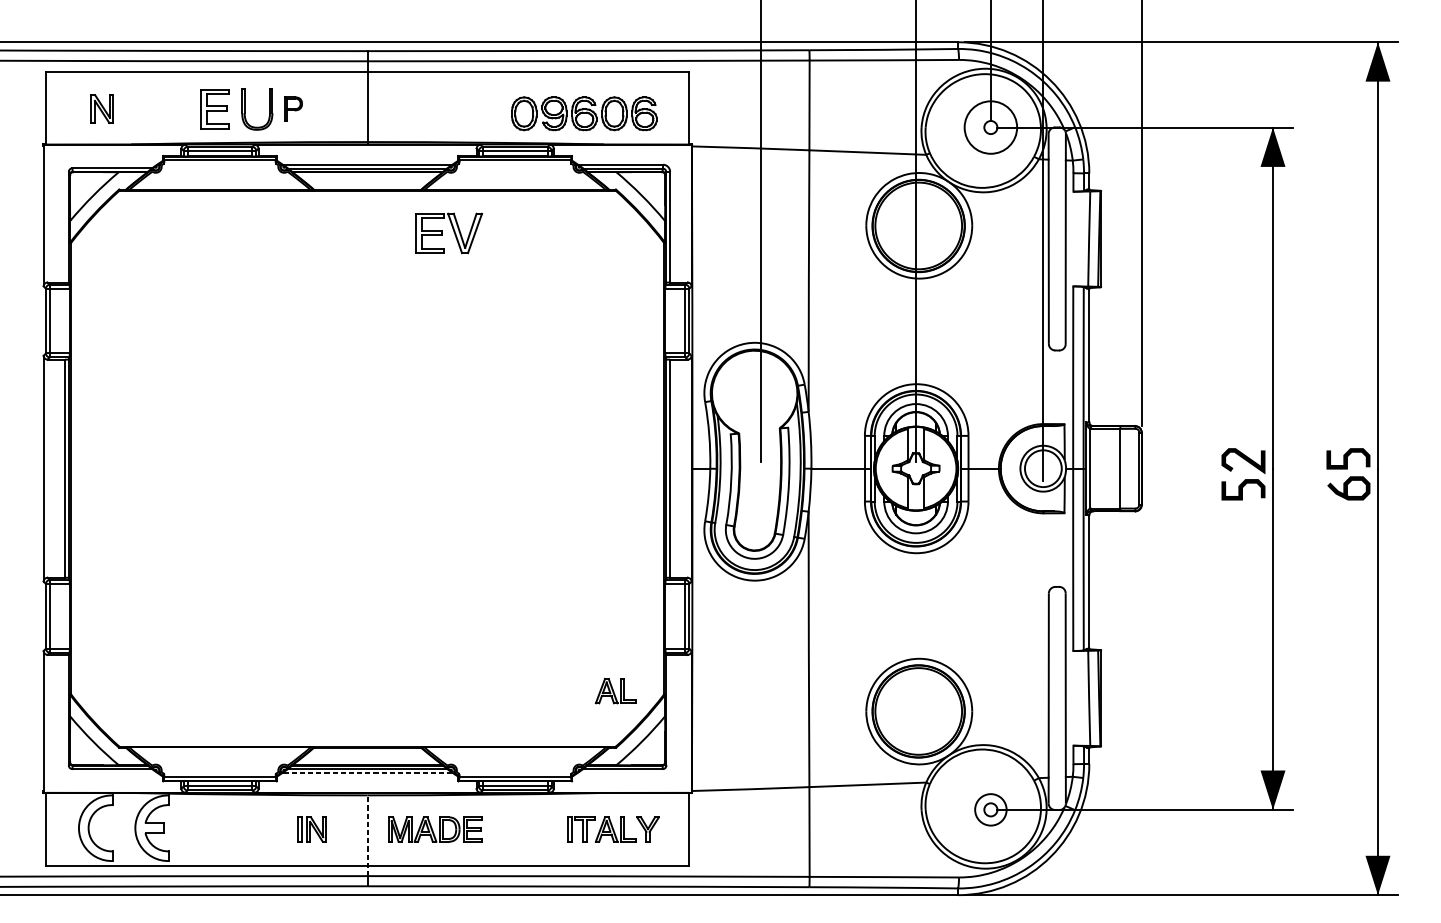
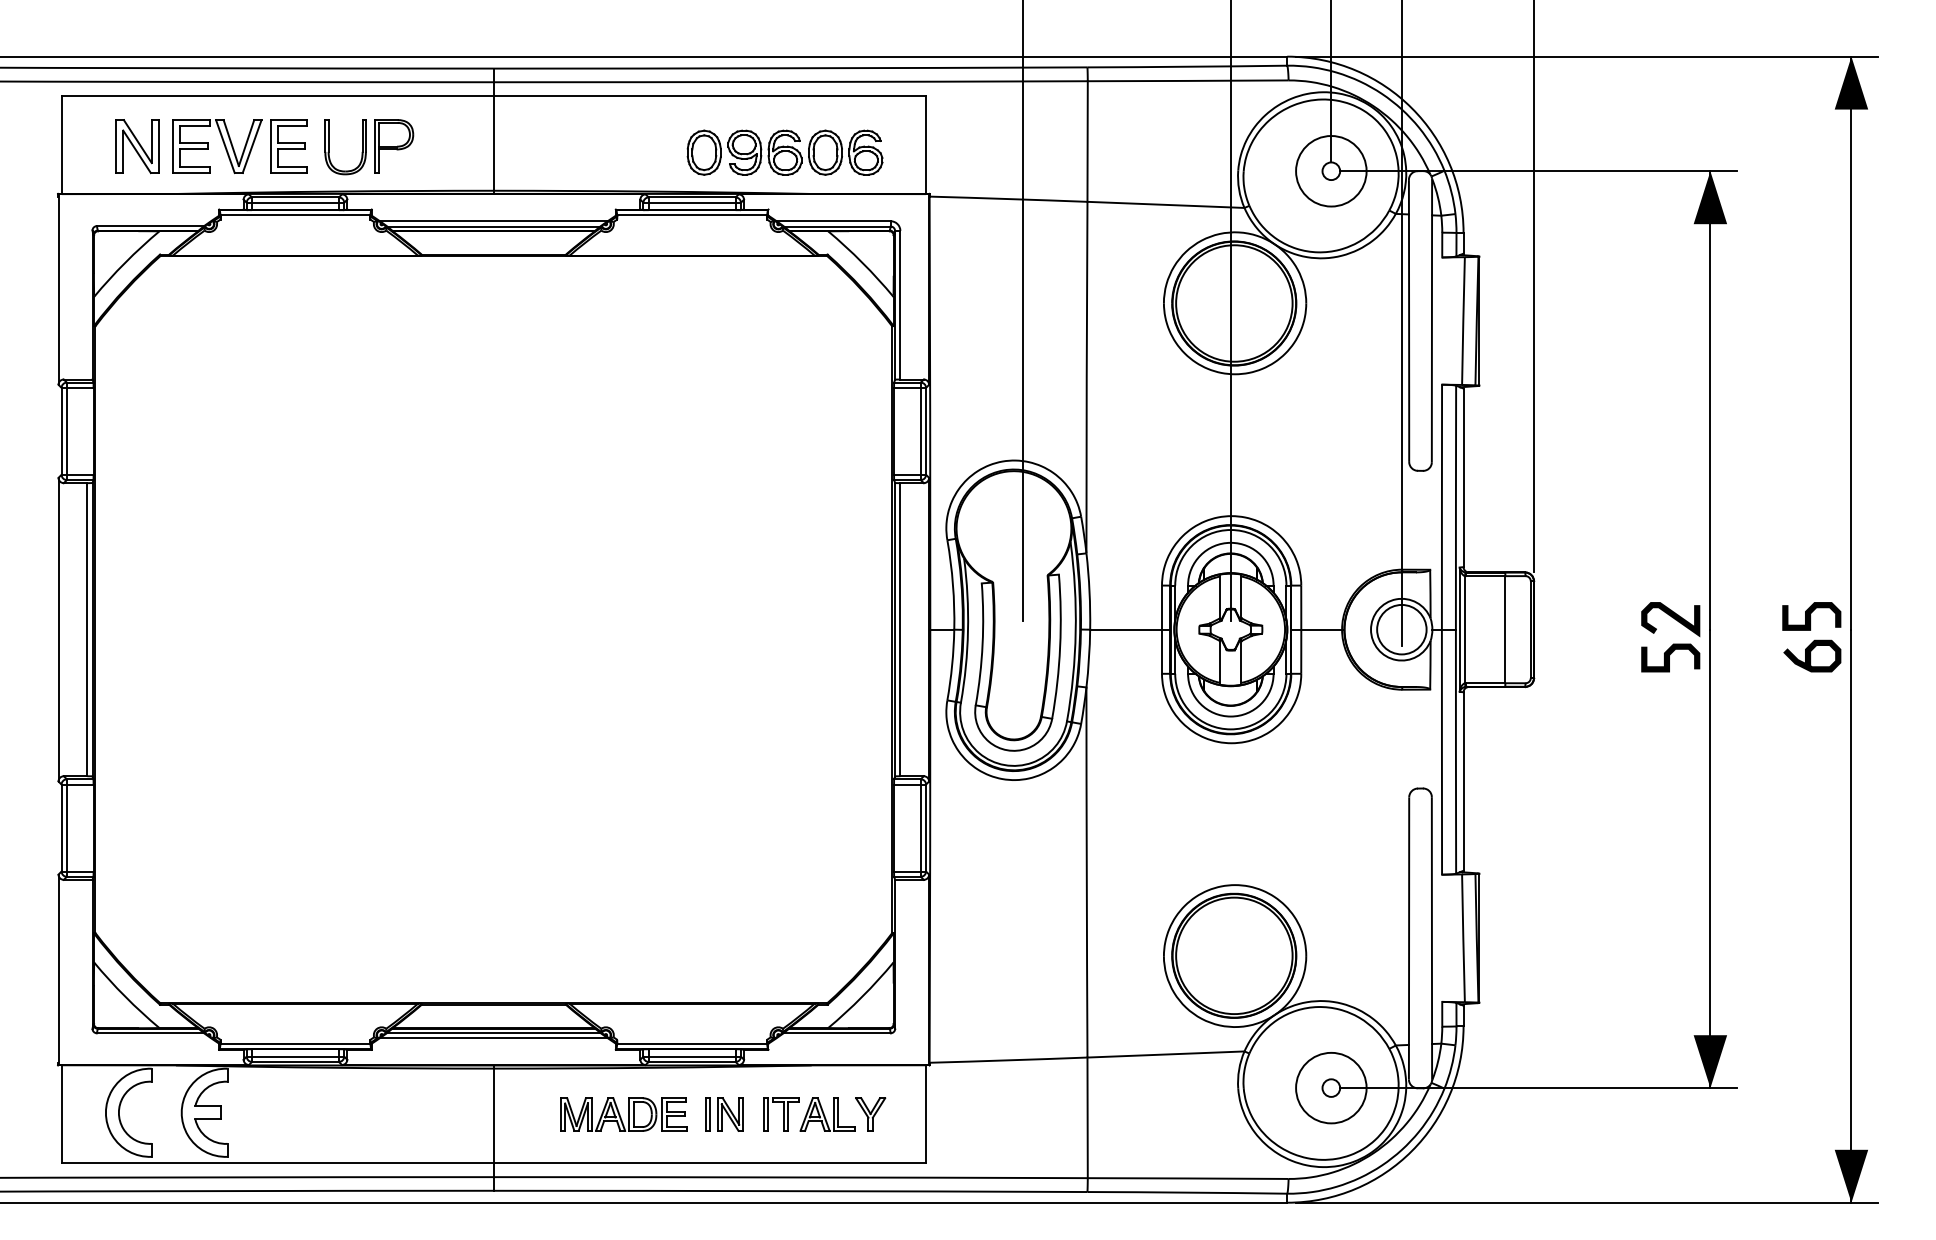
part: (102, 109) -> (137, 146), size x1.43
part: (293, 109) -> (394, 146), size x1.67
part: (453, 231) -> (223, 144), moved
part: (615, 691) -> (827, 928), removed
line: (367, 772) -> (493, 1038), dashed -> solid
circle: (991, 809) -> (1331, 1087), size x1.67
part: (312, 829) -> (724, 1114), moved
part: (435, 829) -> (623, 1114), moved
line: (367, 834) -> (493, 1121), dashed -> solid

